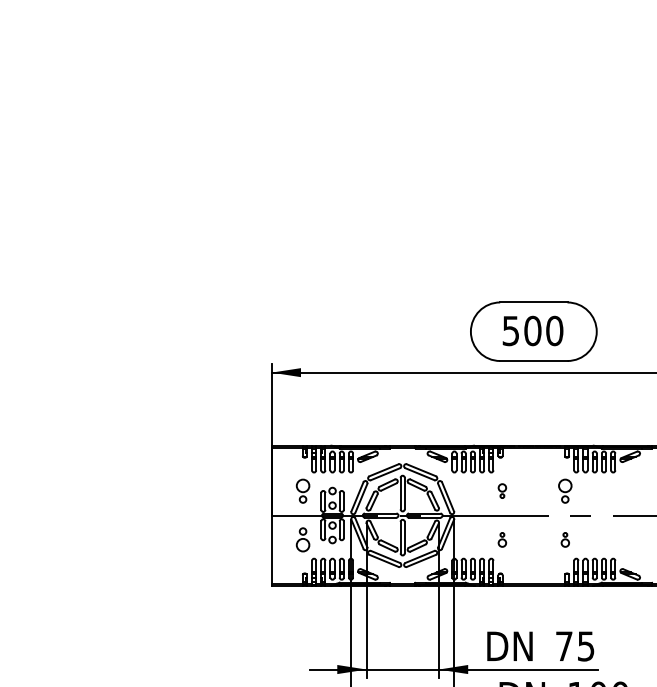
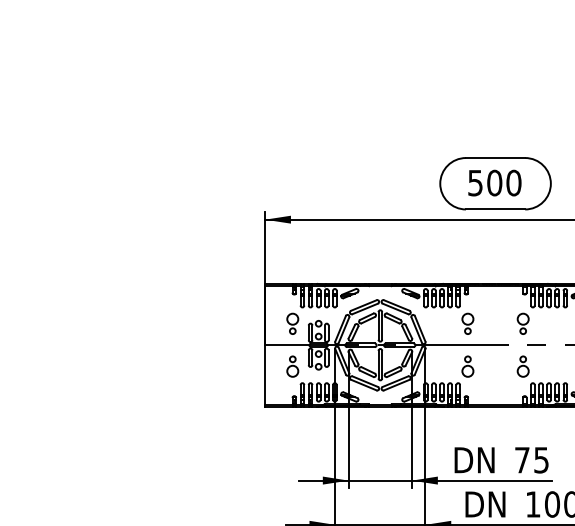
part: (502, 490) -> (468, 323), size x1.67
part: (502, 539) -> (468, 366), size x1.67
part: (565, 539) -> (523, 366), size x1.67

